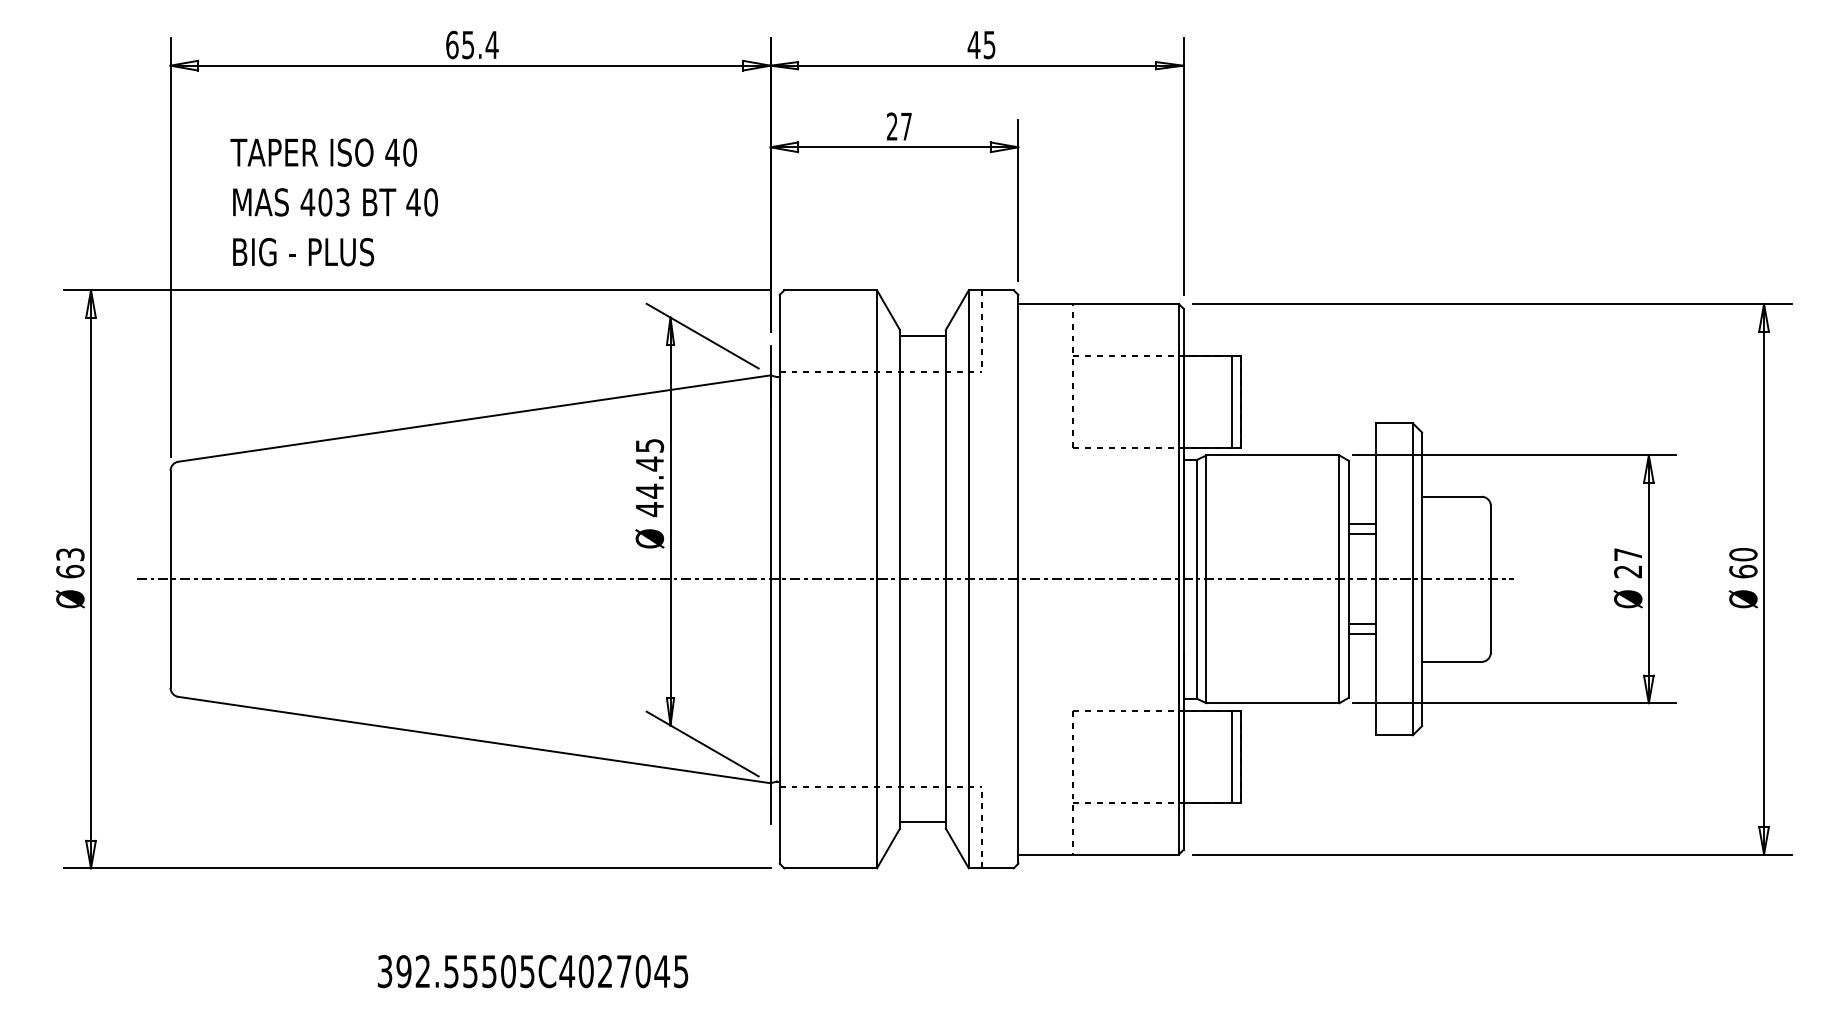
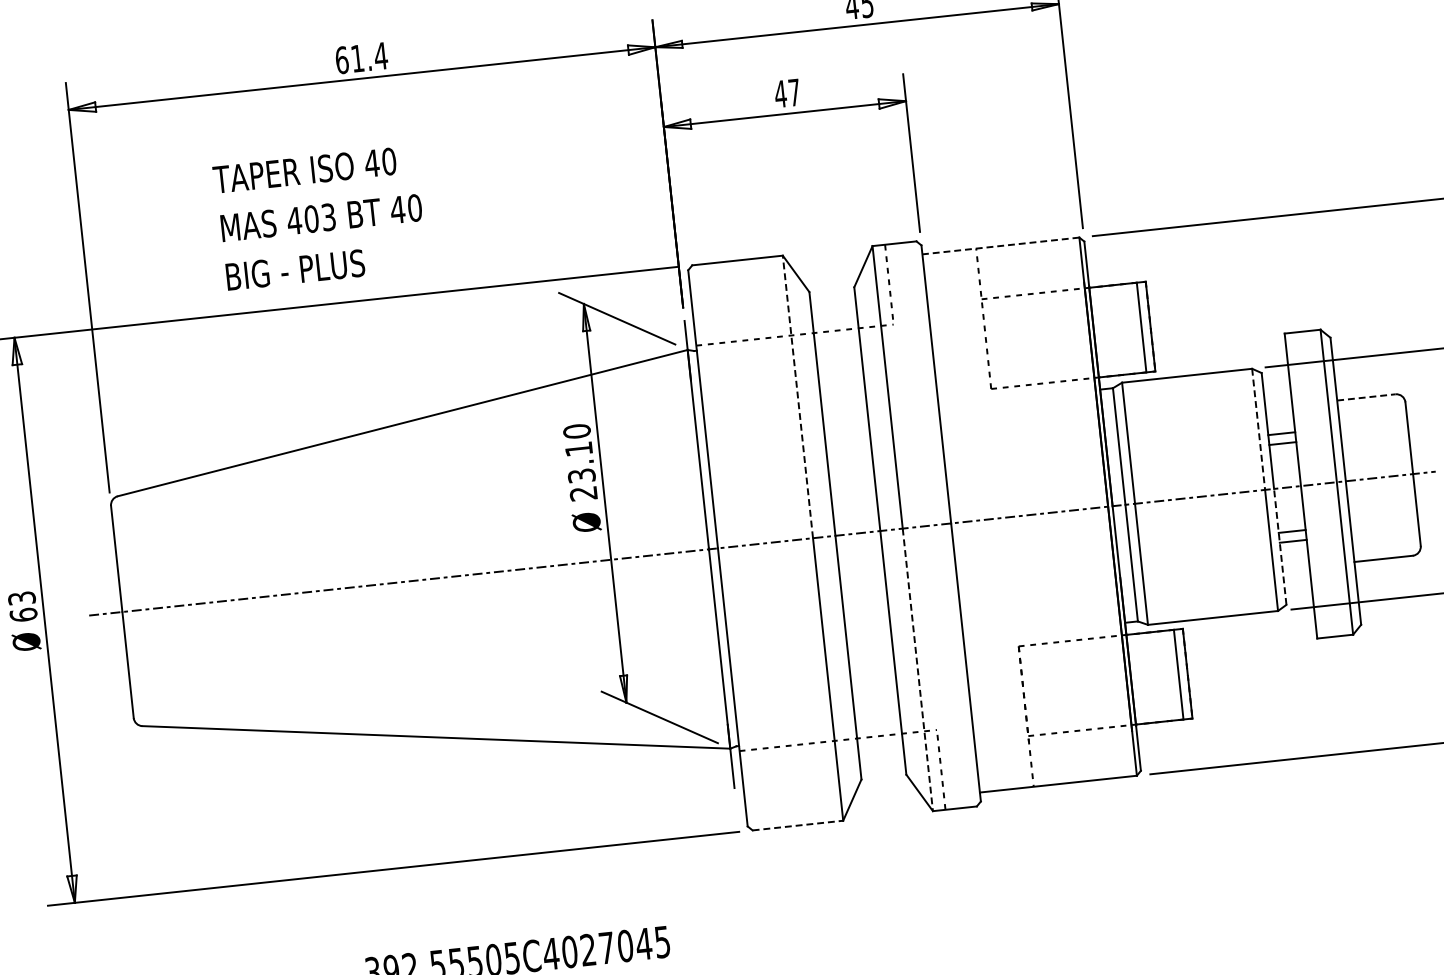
text: (468, 45) -> (357, 59), 65.4 -> 61.4
text: (892, 126) -> (780, 93), 27 -> 47
text: (333, 202) -> (319, 218), moved
line: (1098, 304) -> (1000, 246), solid -> dashed
line: (922, 336) -> (832, 296), removed
line: (877, 434) -> (798, 396), solid -> dashed
text: (649, 477) -> (579, 462), 44.45 -> 23.10
line: (1451, 496) -> (1365, 397), solid -> dashed
line: (1339, 517) -> (1258, 429), solid -> dashed
line: (1348, 638) -> (1280, 546), solid -> dashed
line: (968, 723) -> (917, 669), solid -> dashed
line: (922, 822) -> (882, 771), removed
line: (831, 868) -> (798, 825), solid -> dashed

